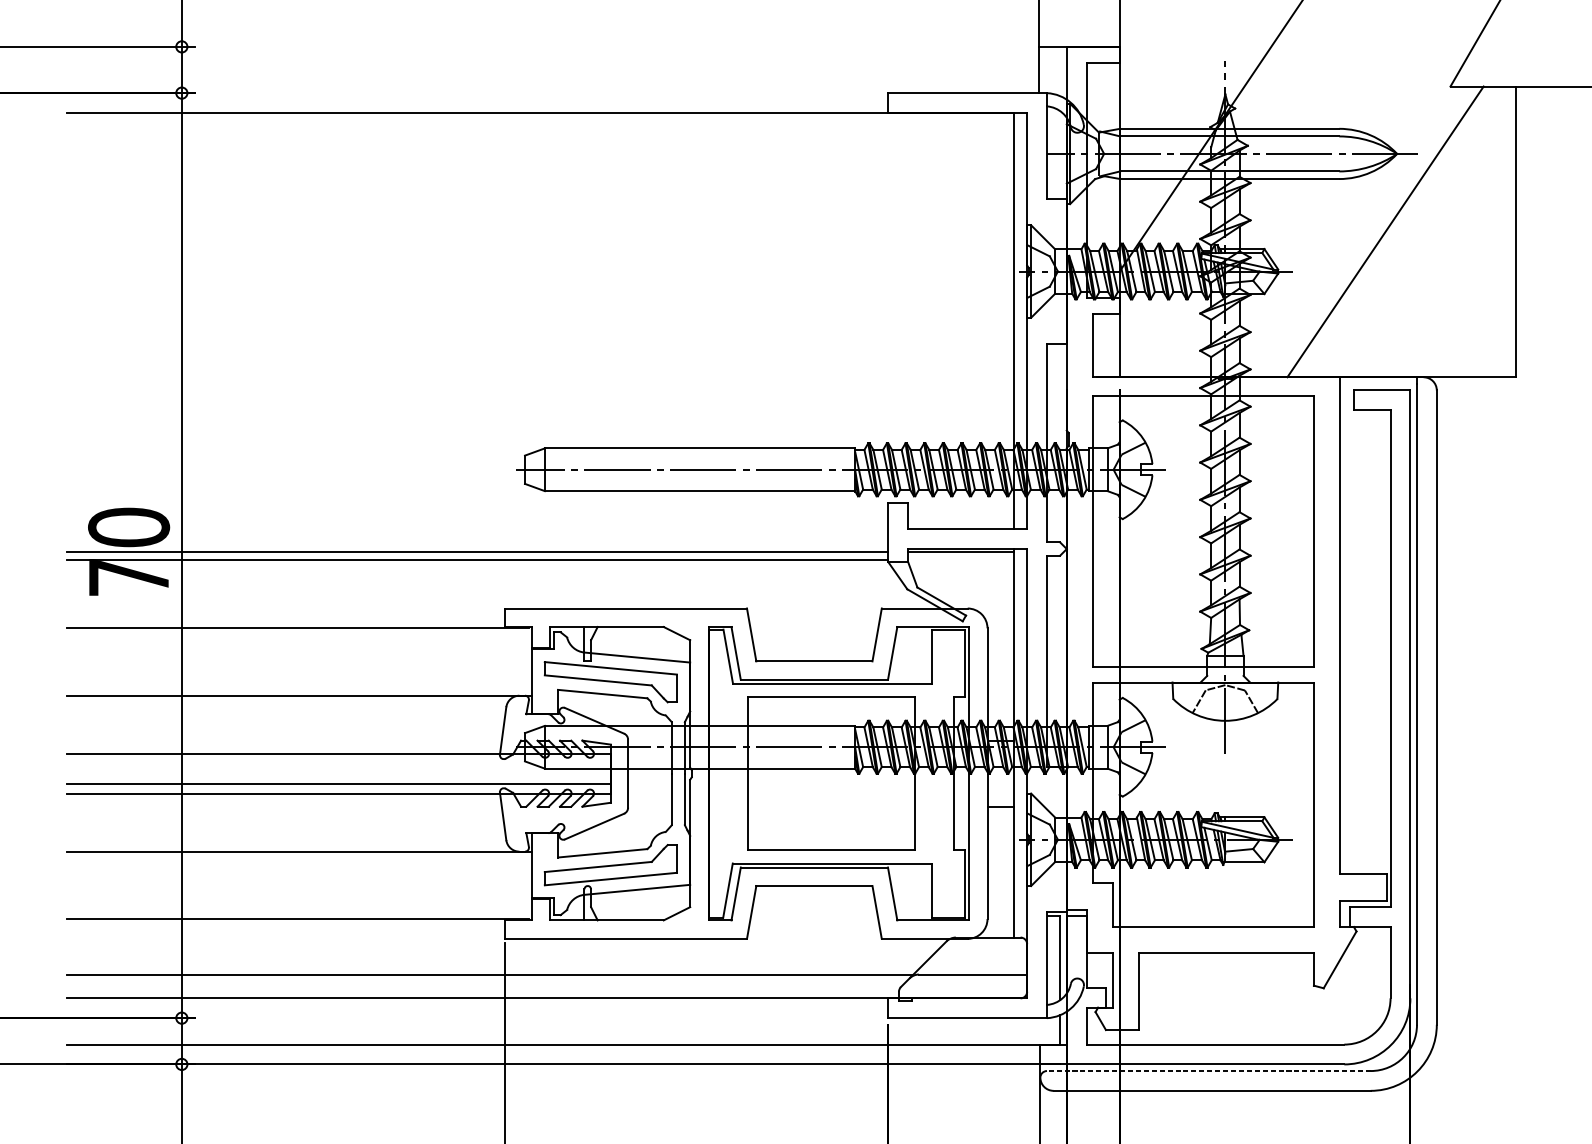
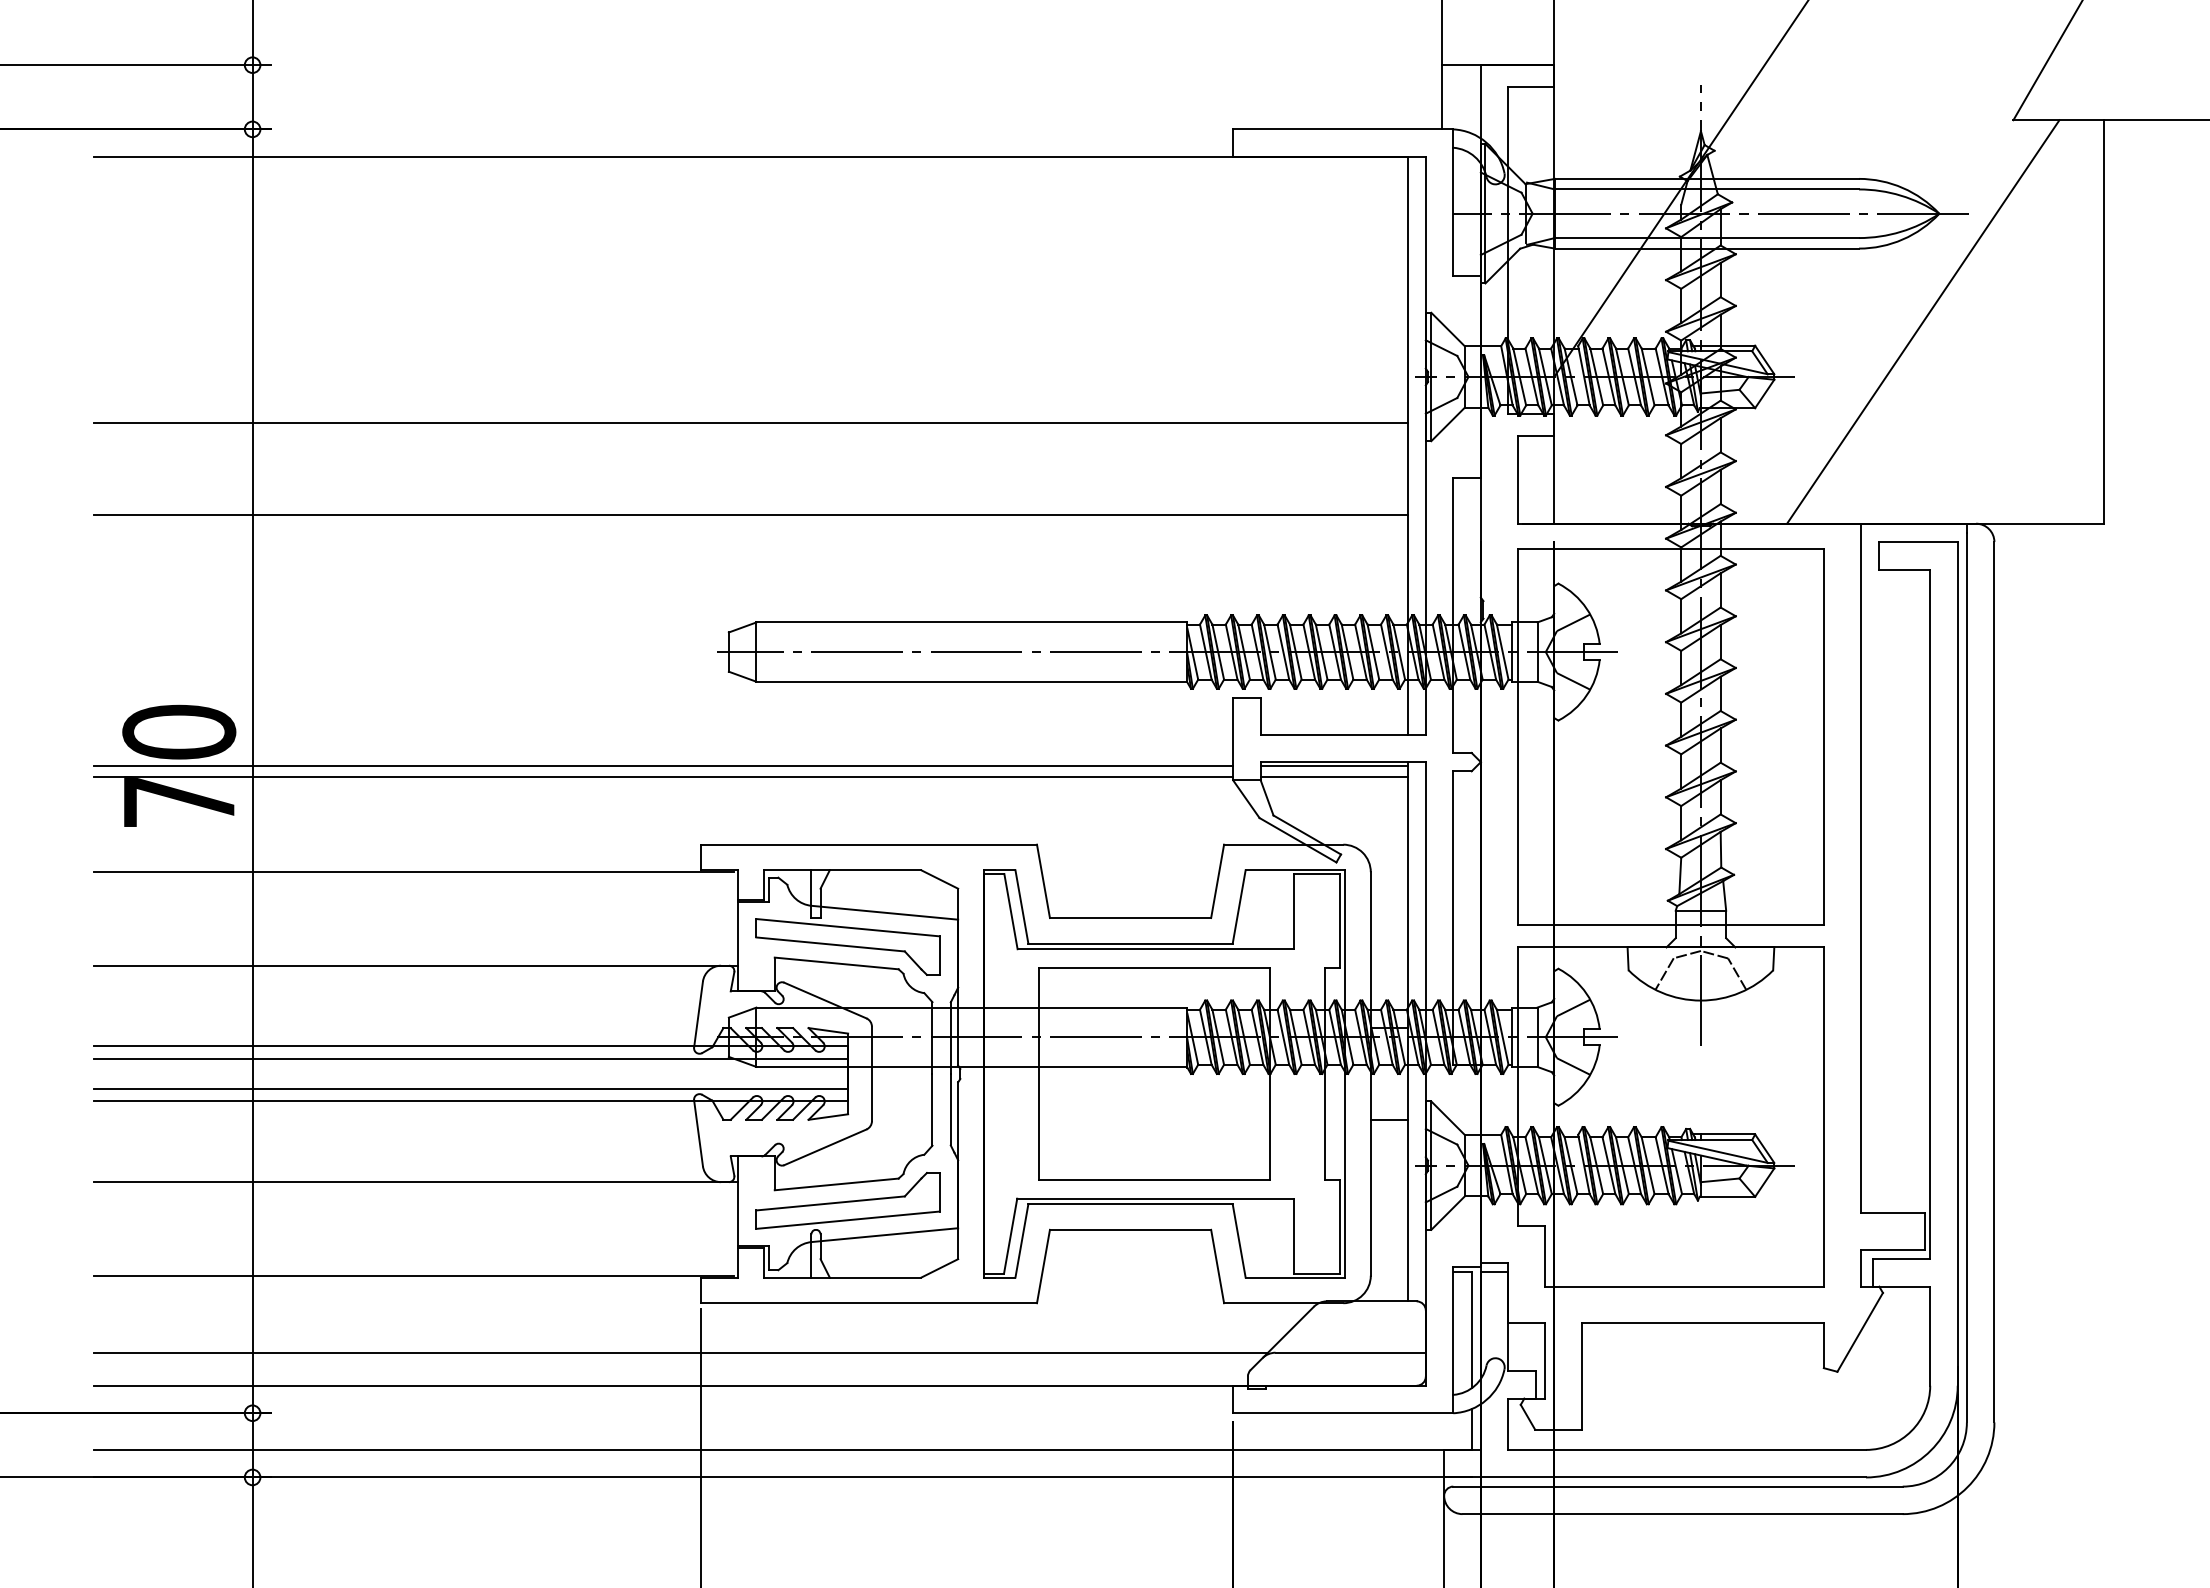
line: (540, 304) -> (750, 422), added
line: (540, 370) -> (750, 514), added
line: (960, 559) -> (1333, 776), added
line: (338, 763) -> (470, 1059), added
line: (1209, 1070) -> (1678, 1486), dashed -> solid

